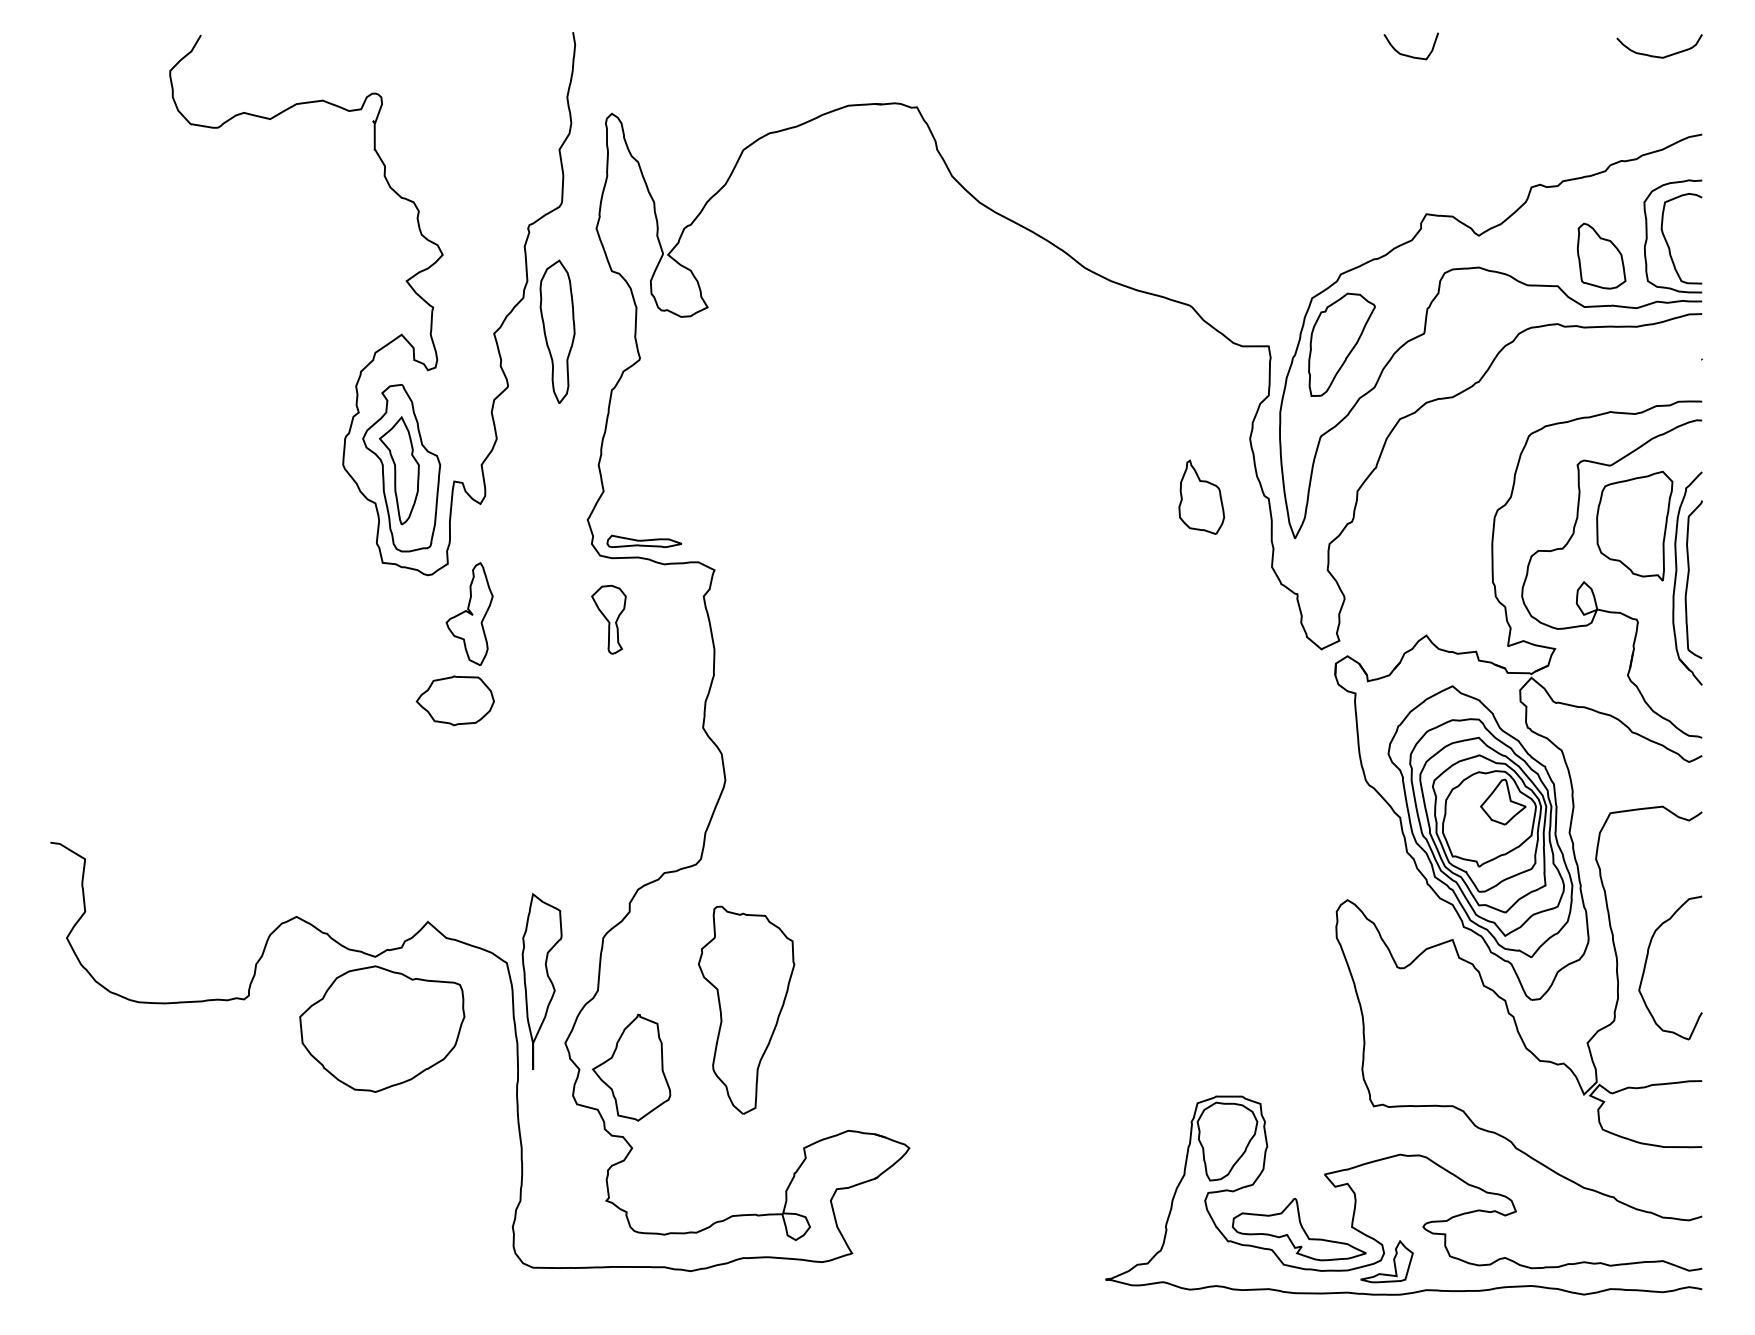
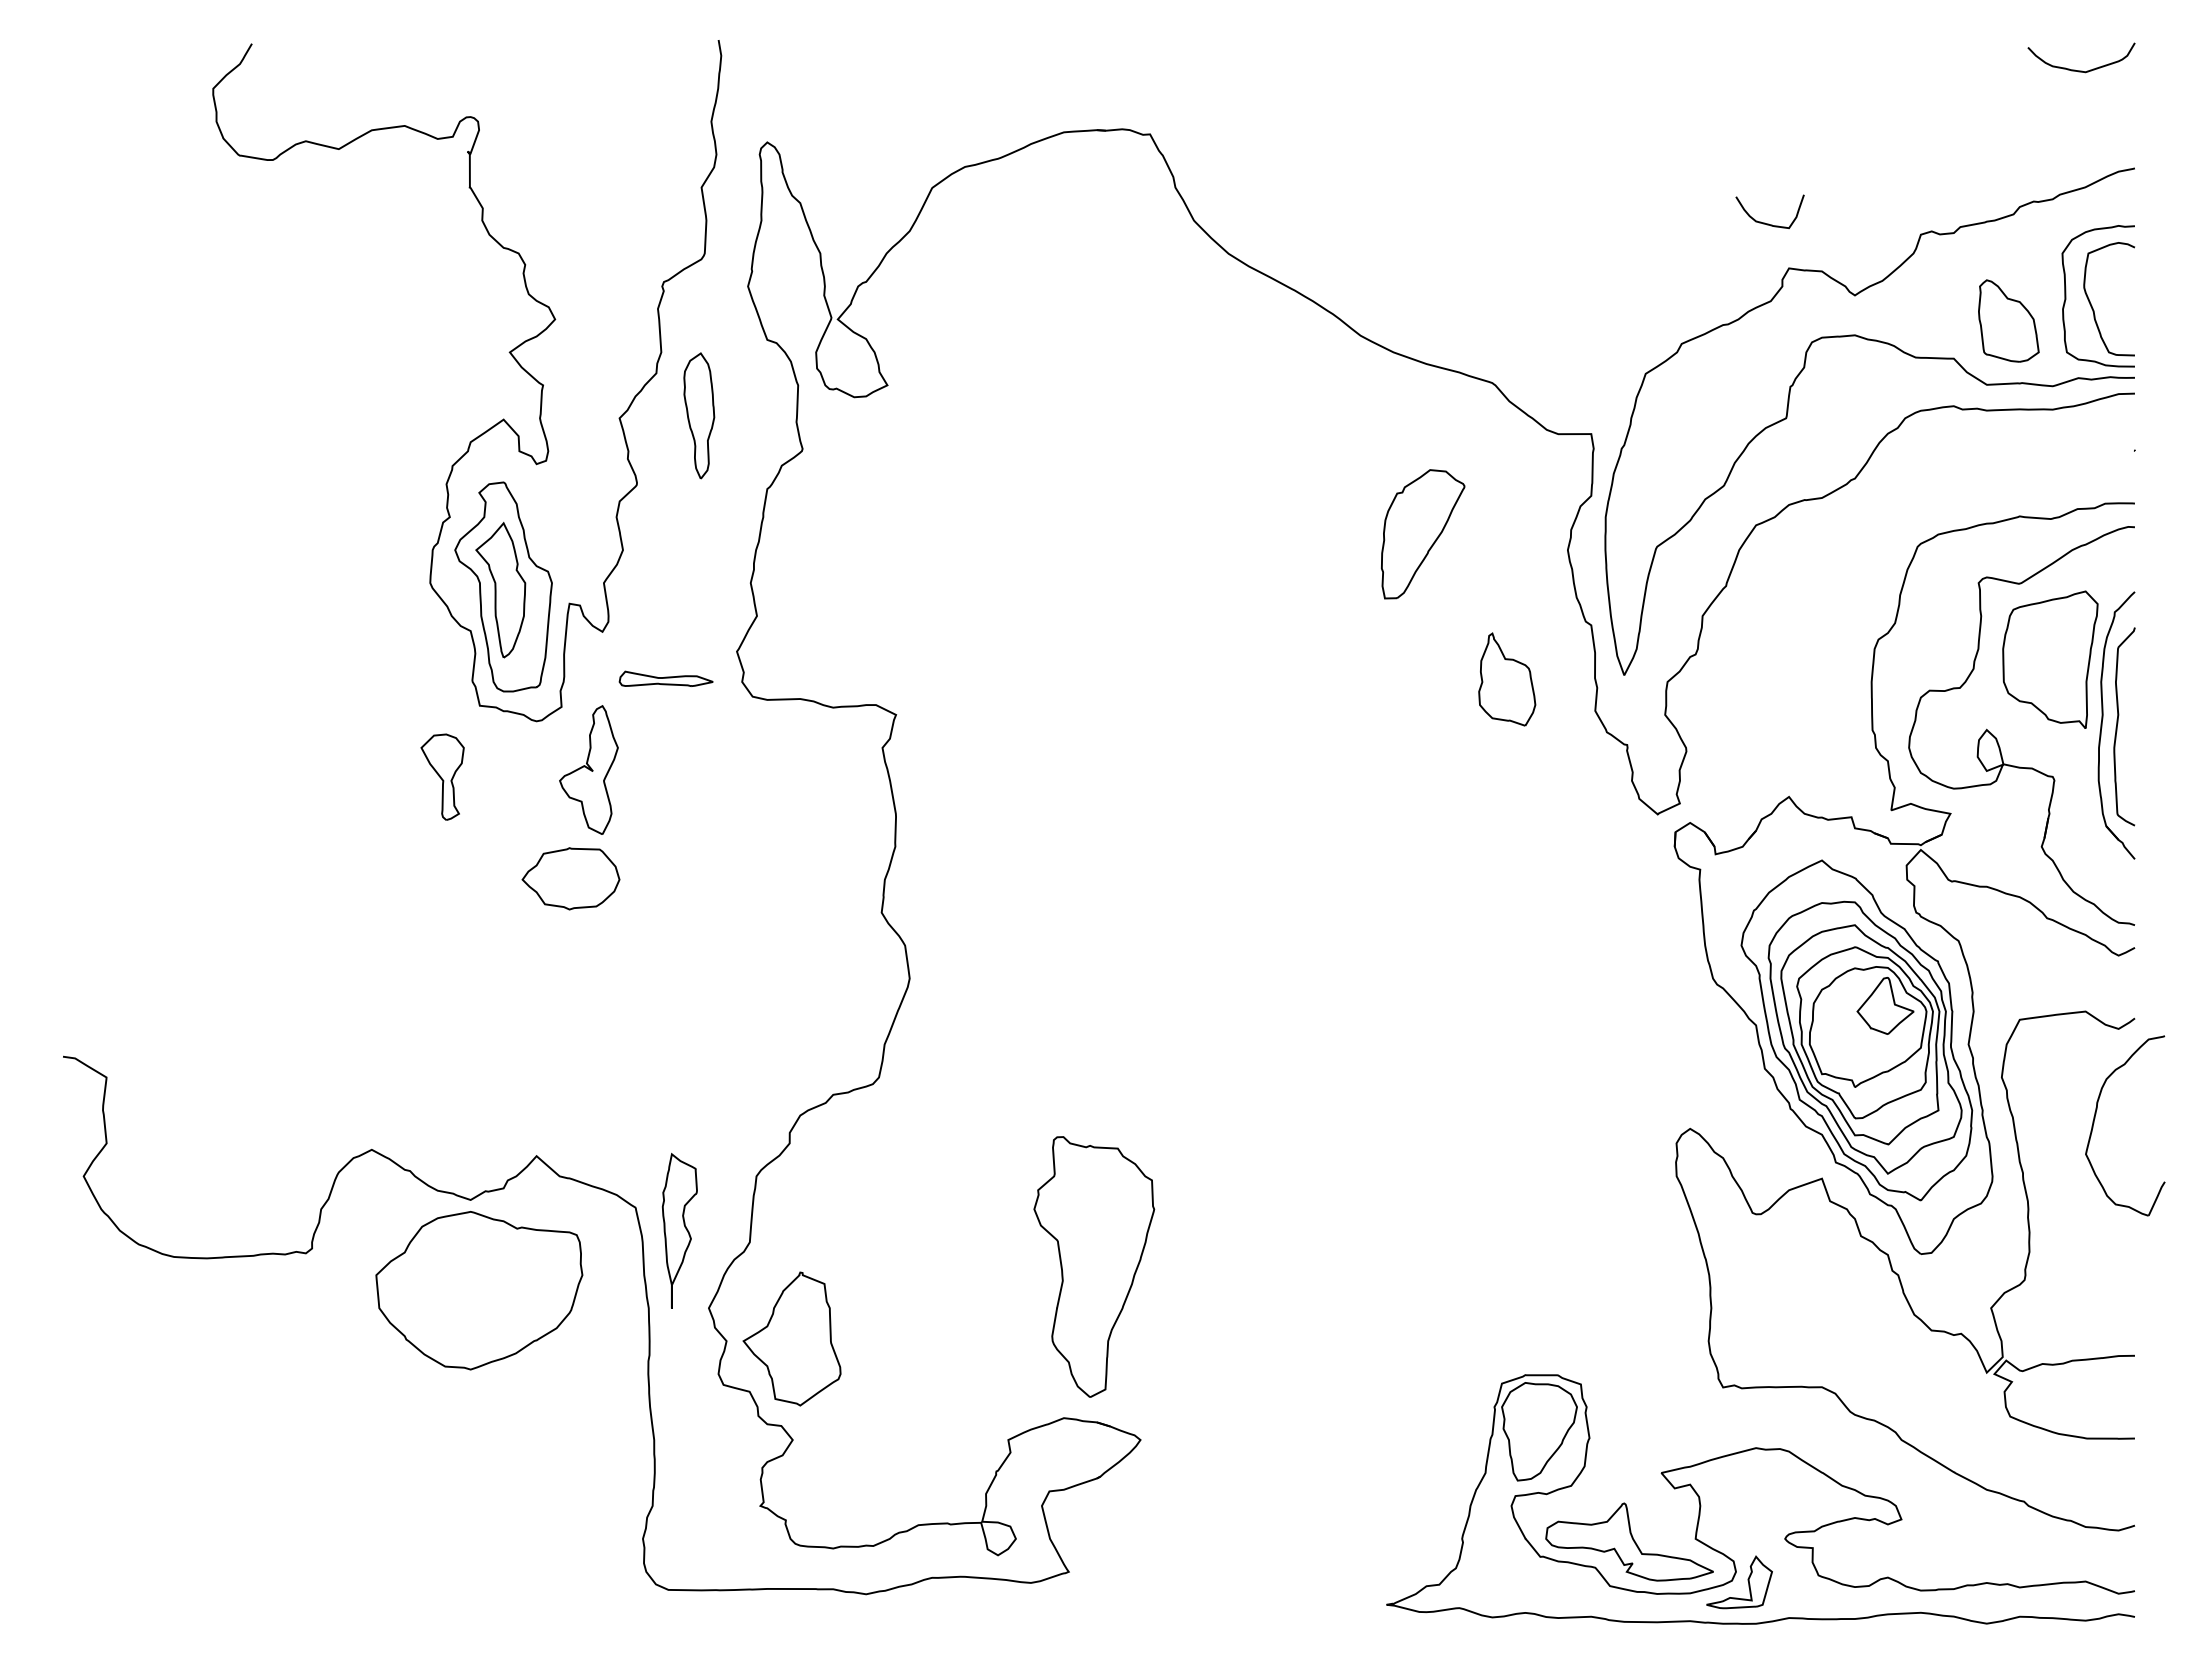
curve: (1410, 55) -> (1768, 223), moved
part: (557, 331) -> (699, 415), size x0.7
part: (1342, 345) -> (1423, 534), moved
part: (1201, 497) -> (1507, 679), moved
part: (643, 541) -> (665, 678), moved
part: (608, 619) -> (442, 776), moved
part: (1646, 962) -> (2095, 1118), moved
part: (541, 981) -> (679, 1230), size x0.7
part: (746, 1009) -> (1094, 1266), moved

